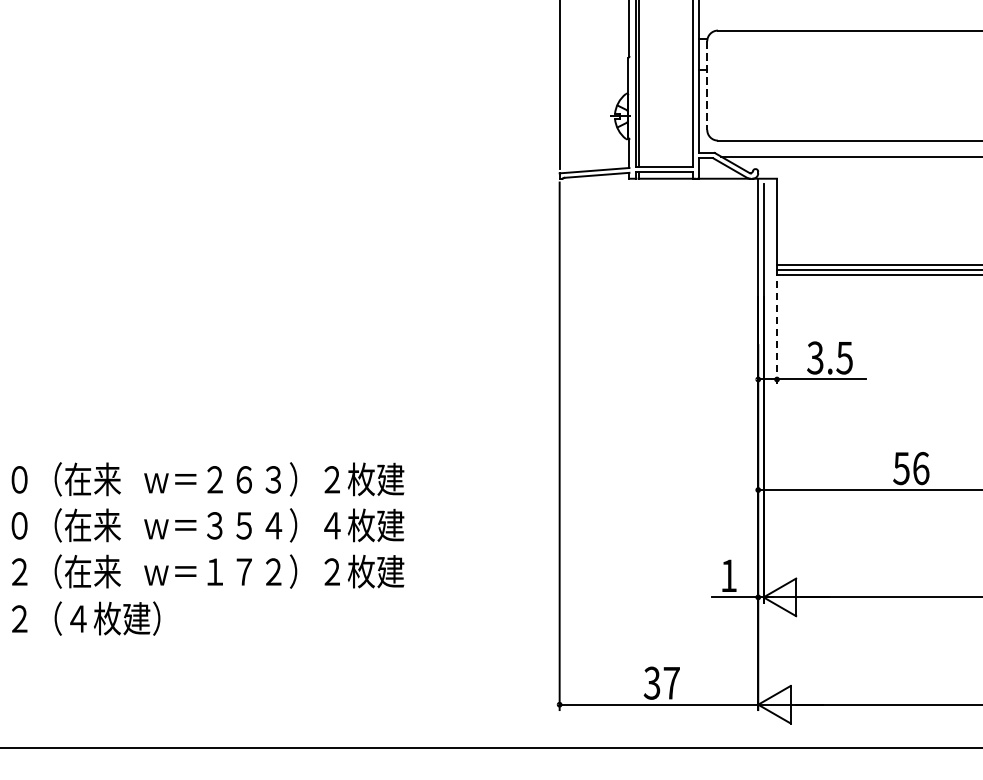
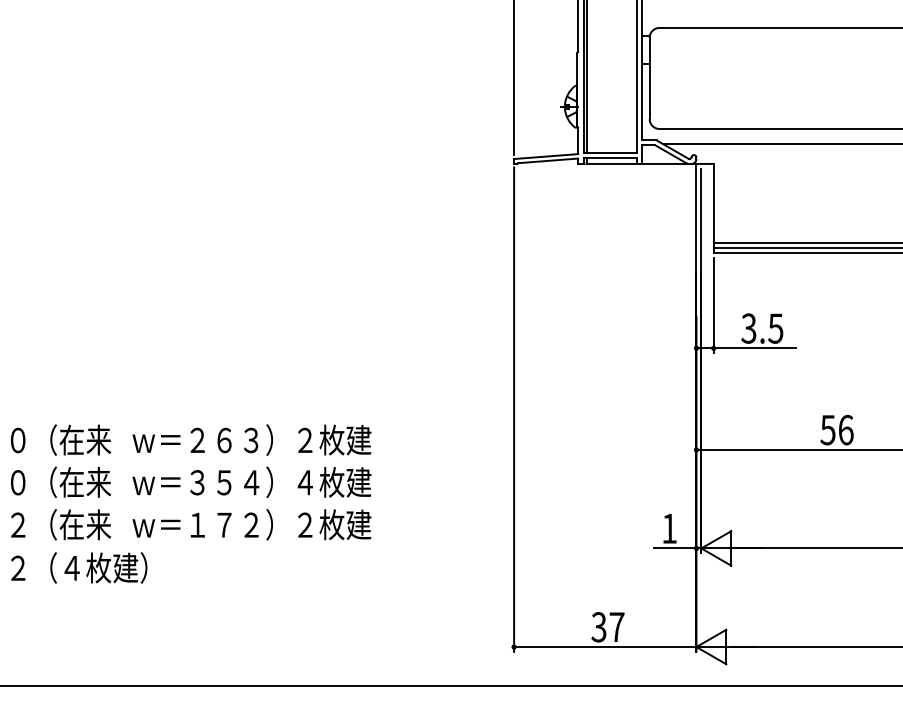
line: (707, 85) -> (649, 78), dashed -> solid
line: (776, 332) -> (713, 305), dashed -> solid

